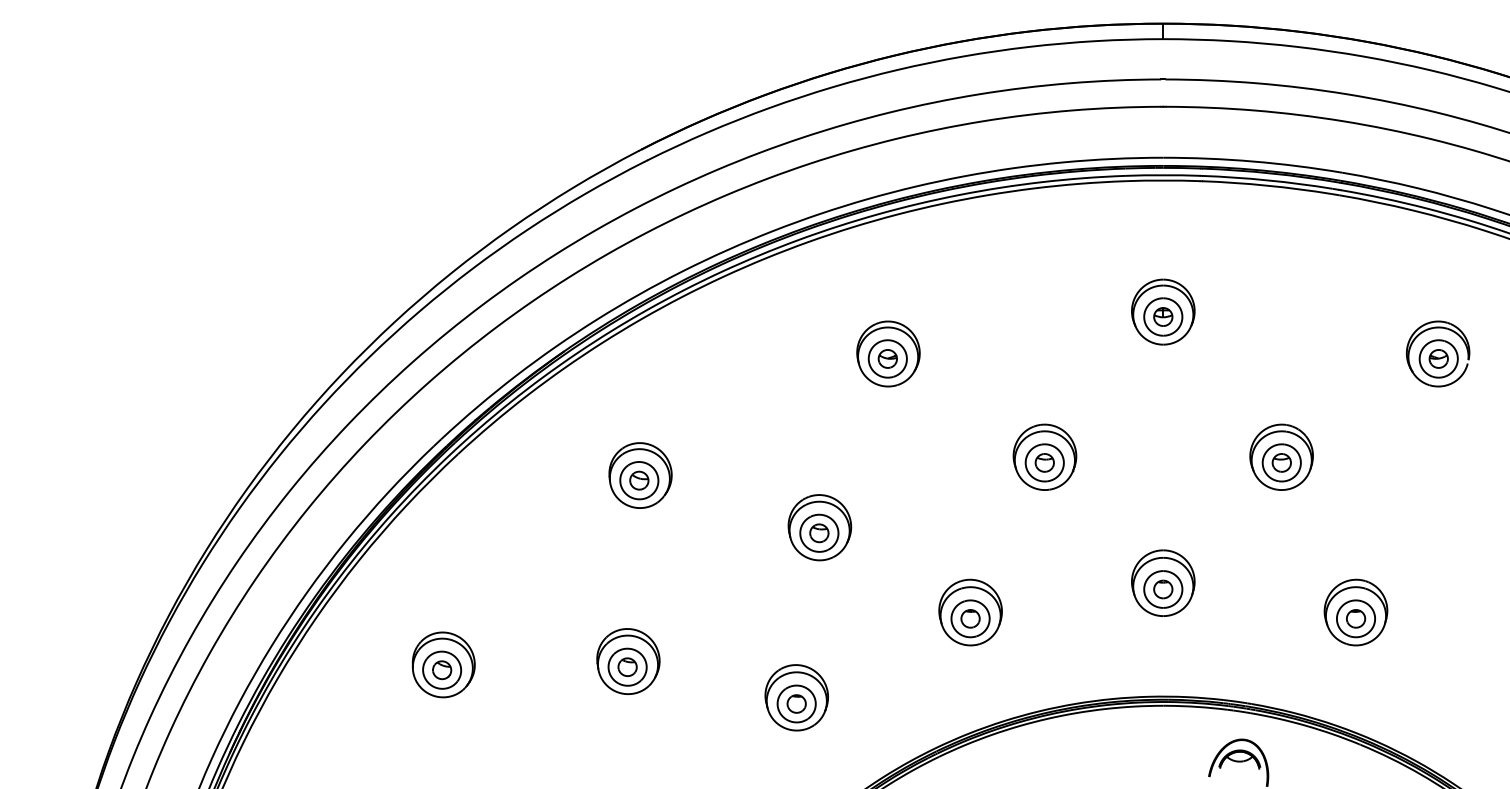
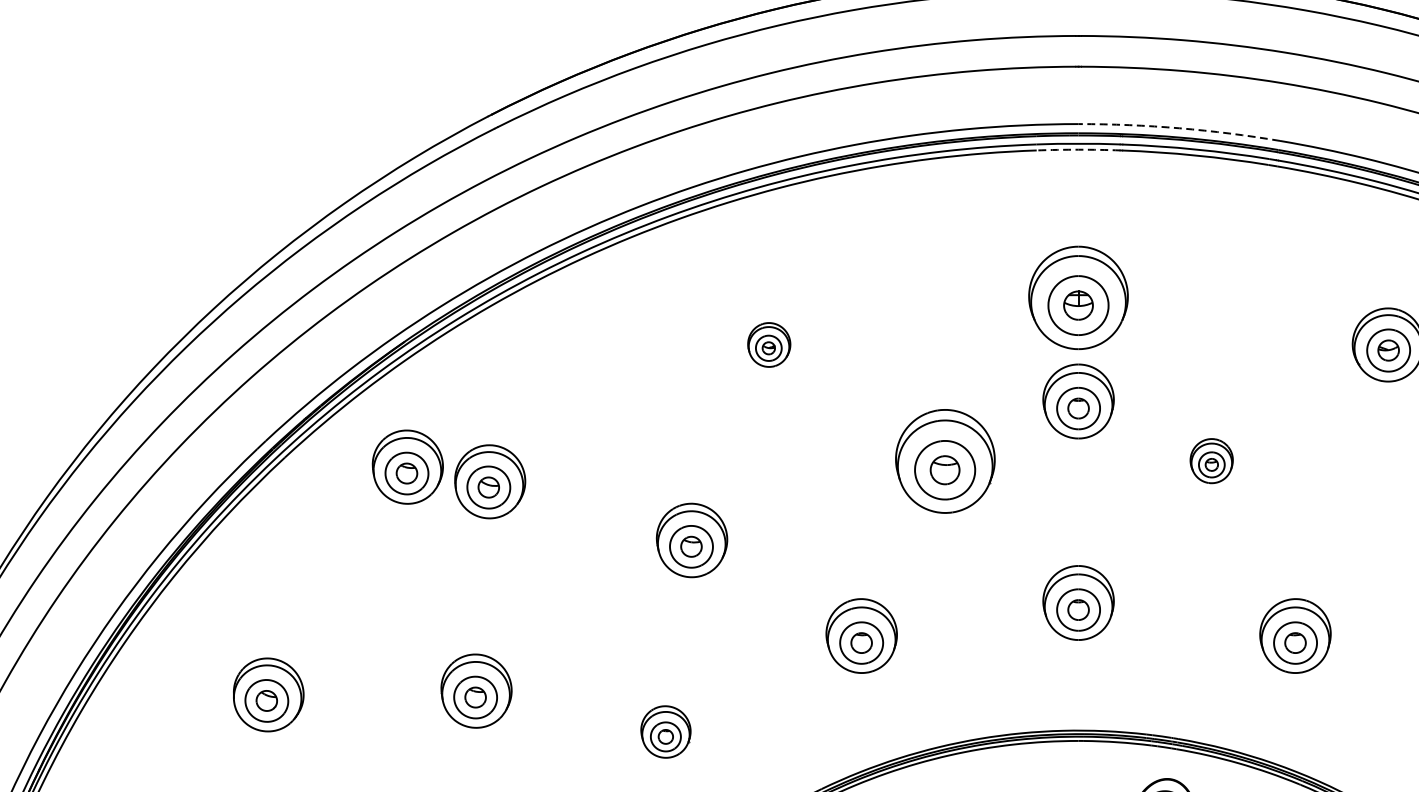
arc: (1253, 161) -> (1180, 128), solid -> dashed
arc: (1163, 180) -> (1078, 149), solid -> dashed
part: (1163, 311) -> (1078, 297), size x1.4
part: (888, 353) -> (769, 344), size x0.6
part: (1163, 403) -> (1078, 400), added
part: (1044, 456) -> (944, 460), size x1.4
part: (1281, 456) -> (1211, 460), size x0.6
part: (567, 462) -> (407, 467), added
part: (796, 697) -> (665, 731), size x0.7

